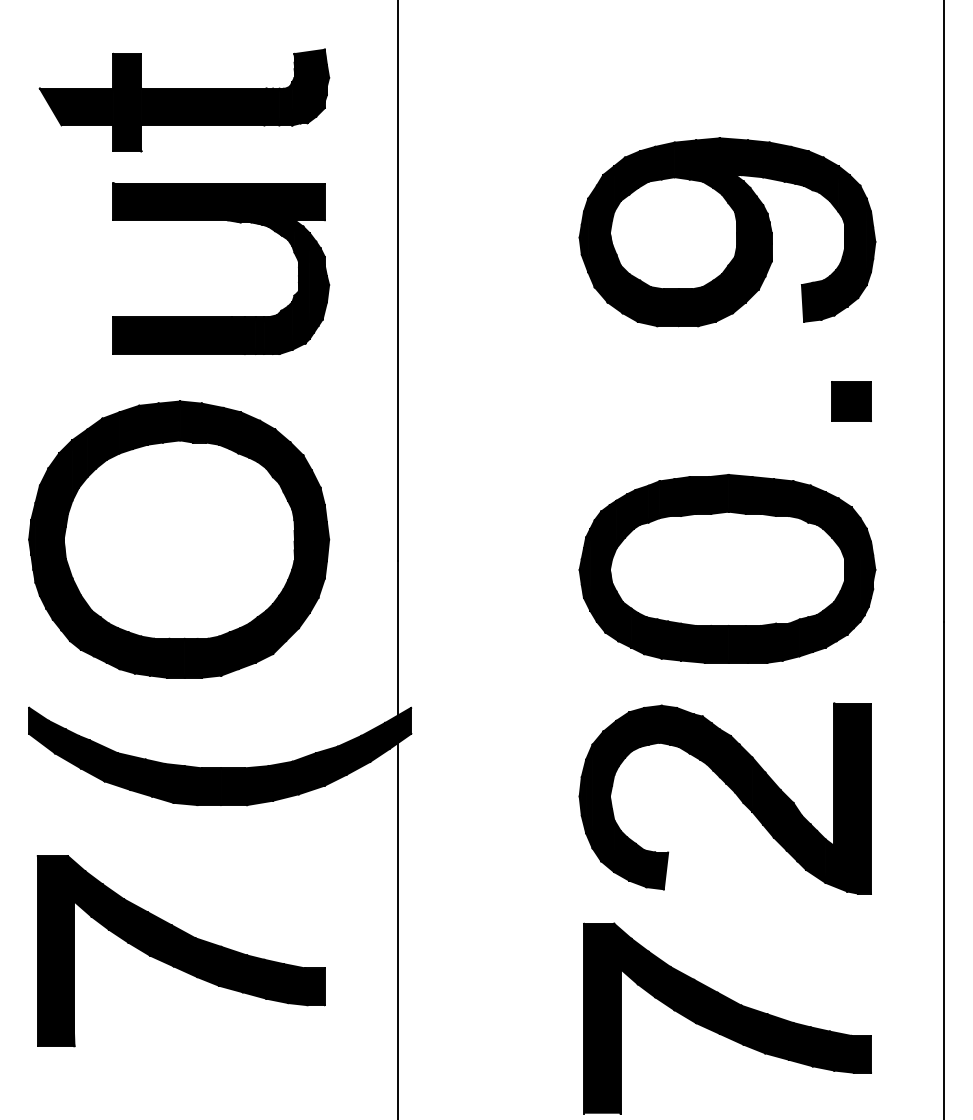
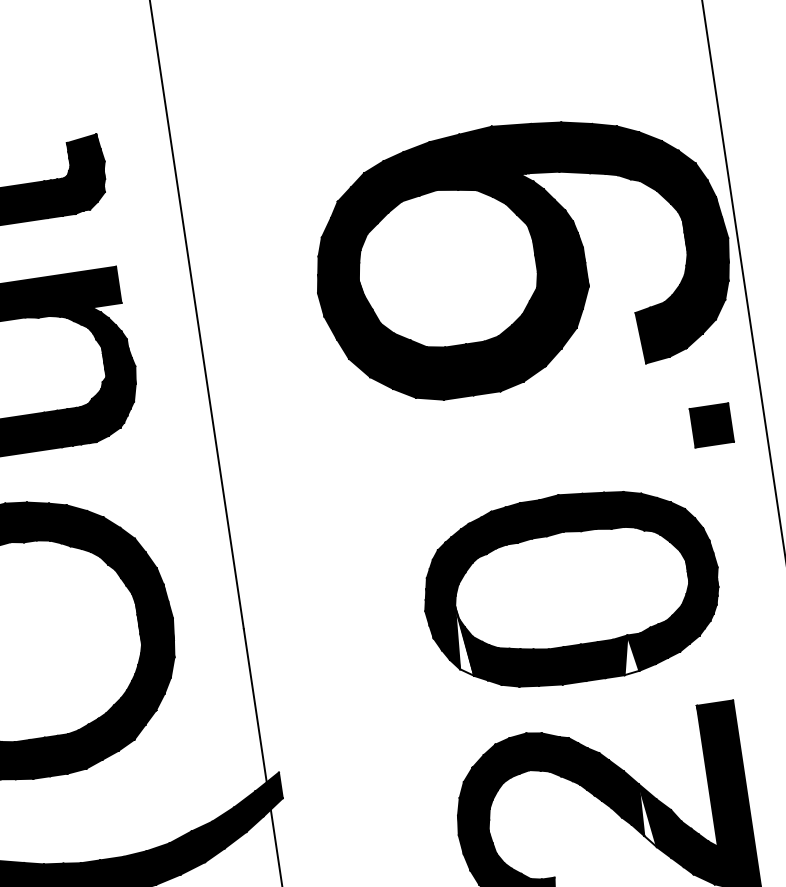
part: (727, 232) -> (521, 255), size x1.4
part: (851, 401) -> (711, 425), moved
fill: (611, 605) -> (461, 641), removed
fill: (774, 642) -> (628, 654), removed
fill: (768, 804) -> (646, 815), removed

